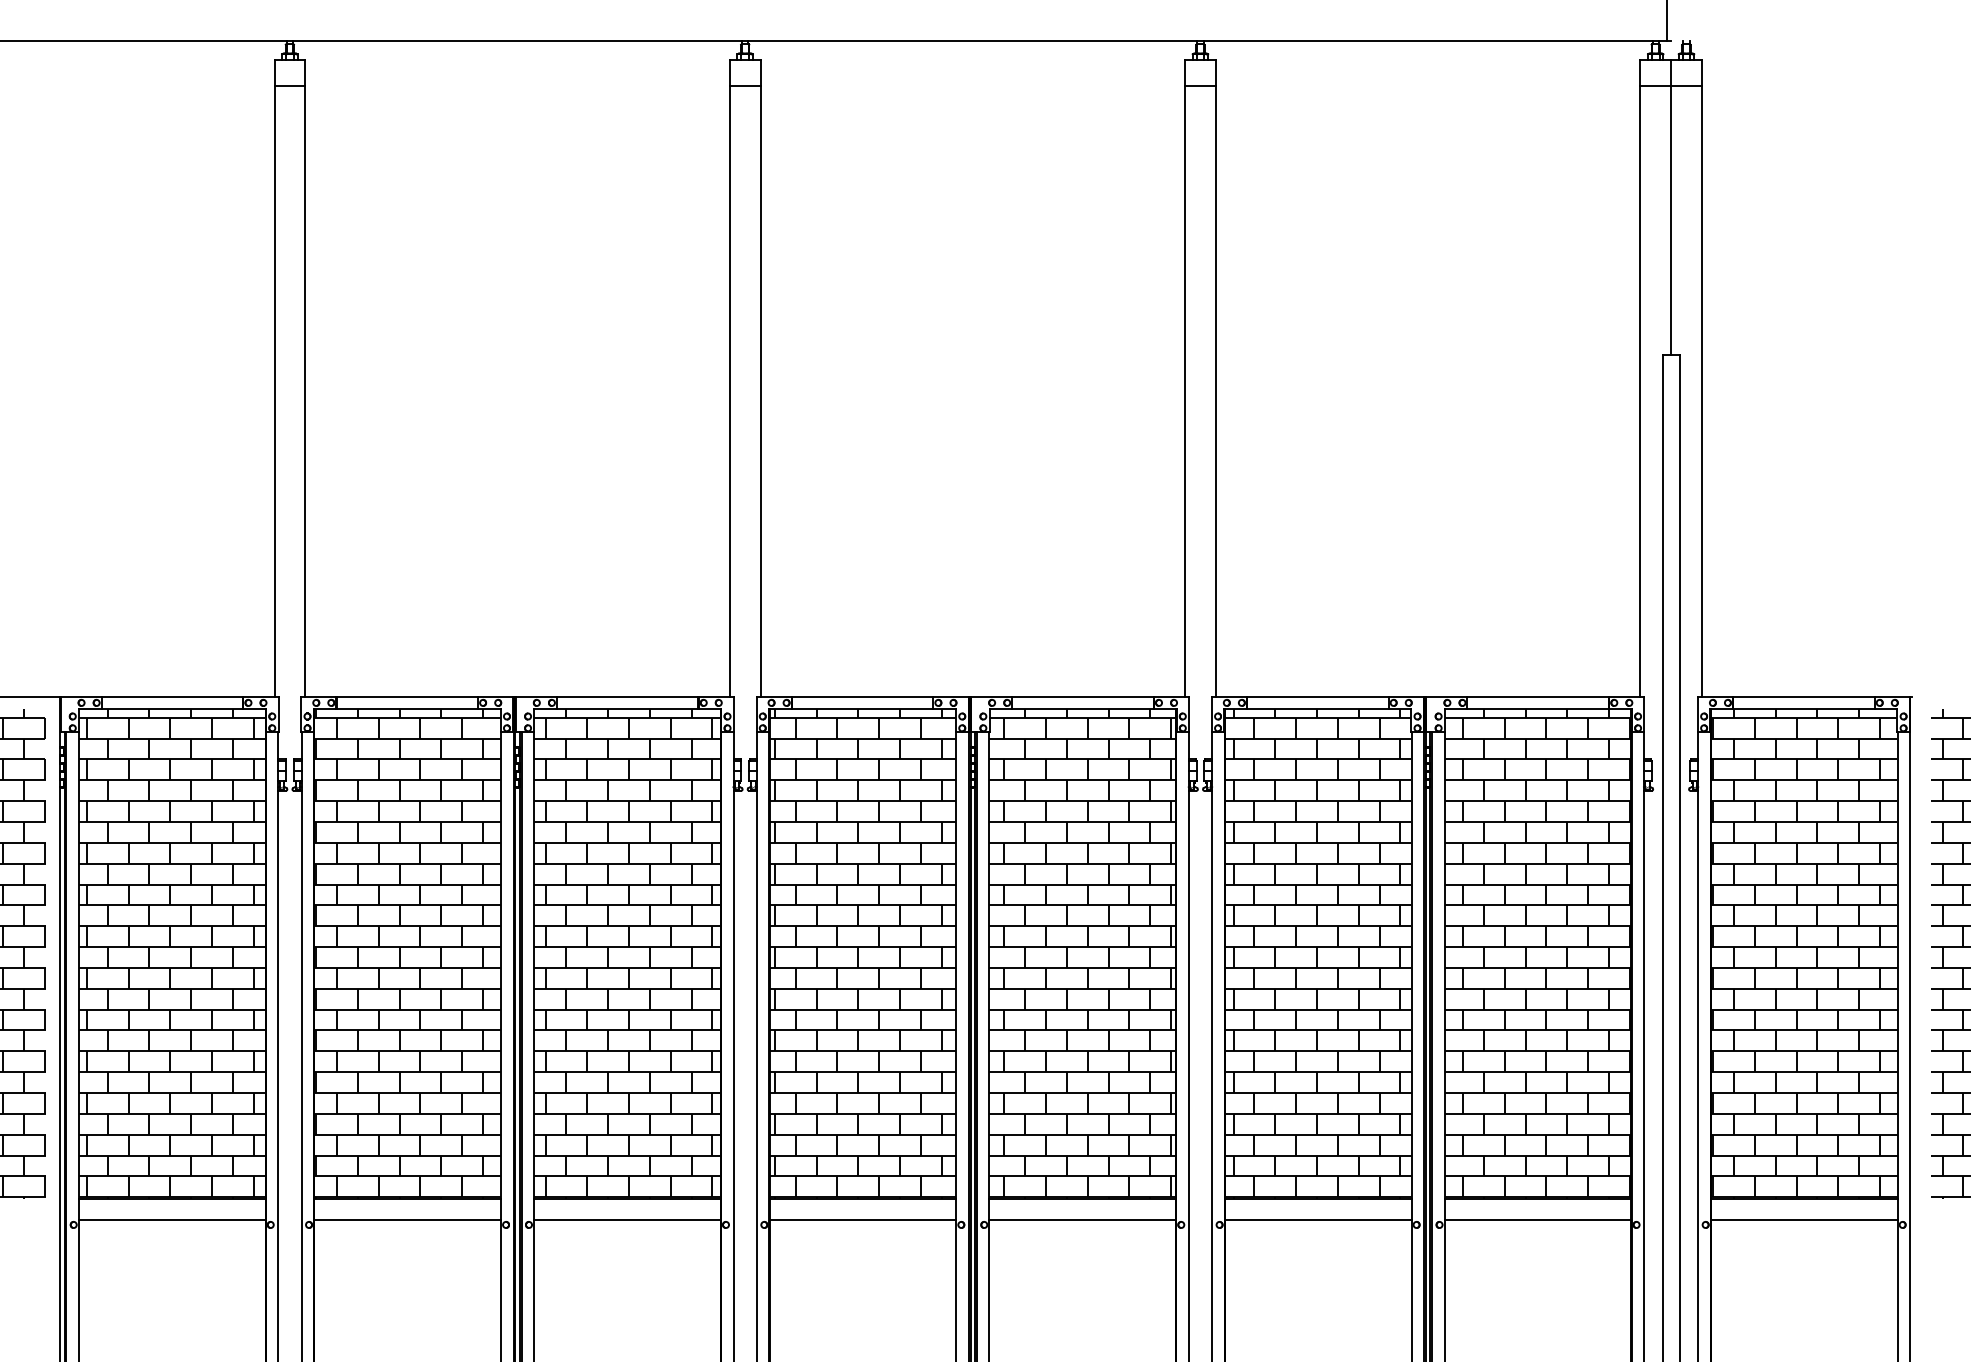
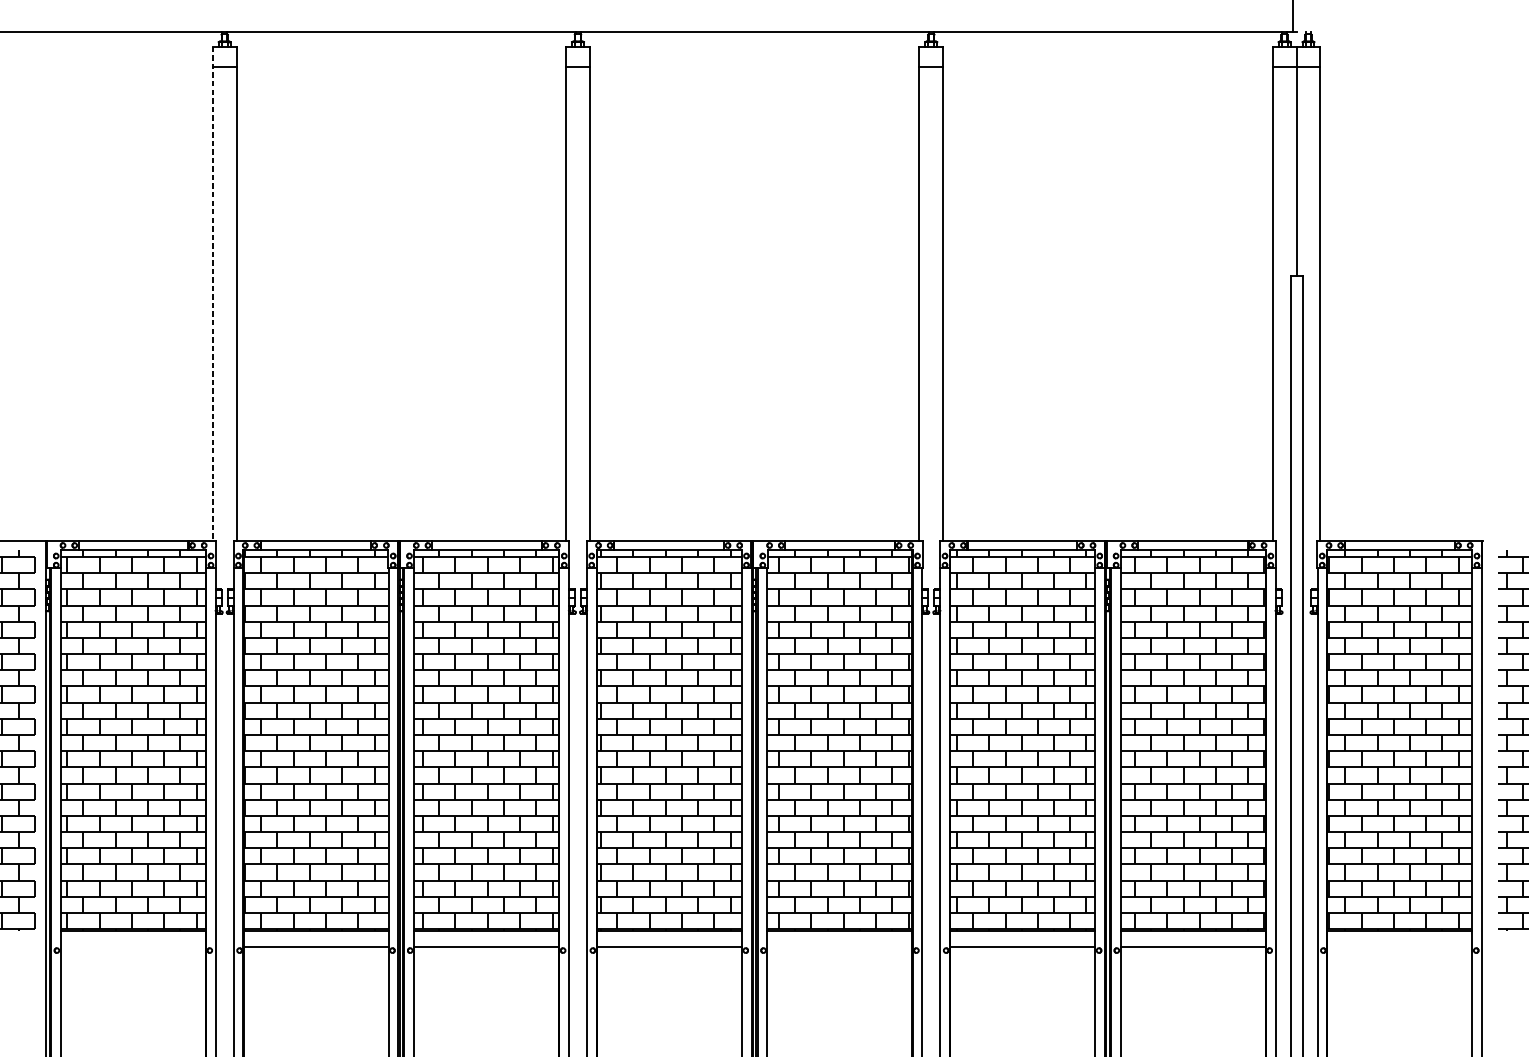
line: (274, 378) -> (212, 293), solid -> dashed
line: (171, 1219) -> (132, 946), removed
line: (1082, 1219) -> (839, 946), removed
line: (1803, 1219) -> (1399, 946), removed

